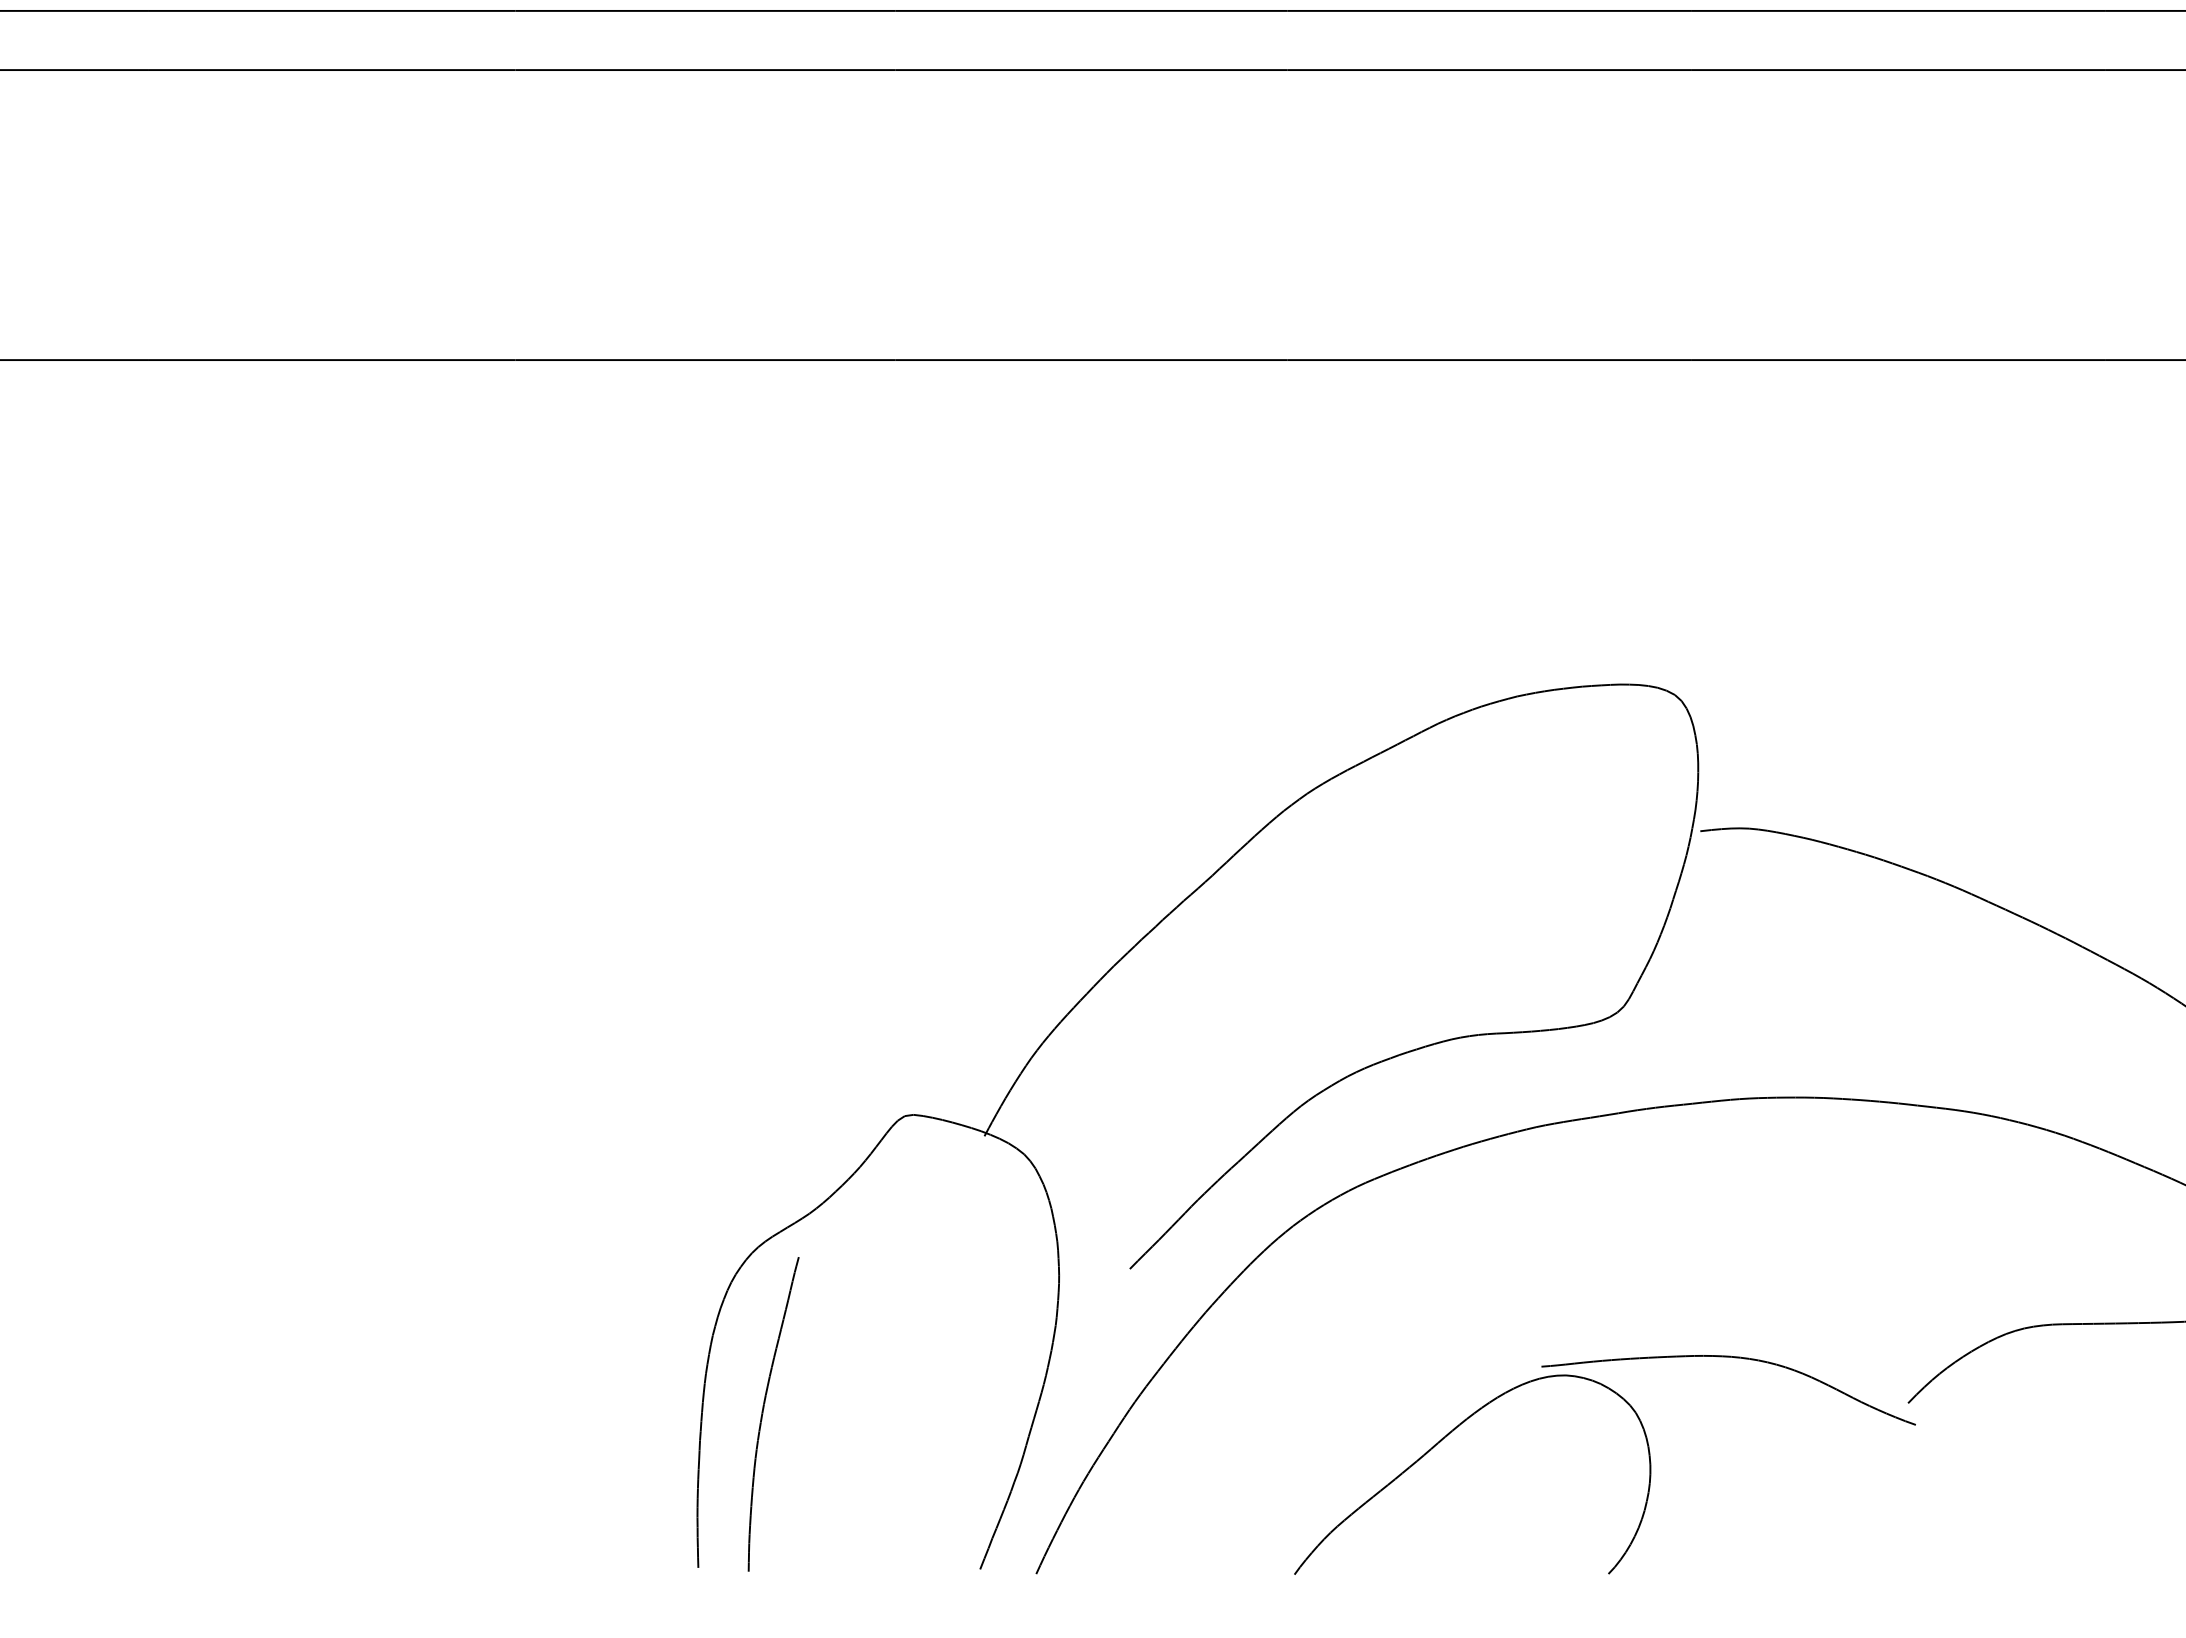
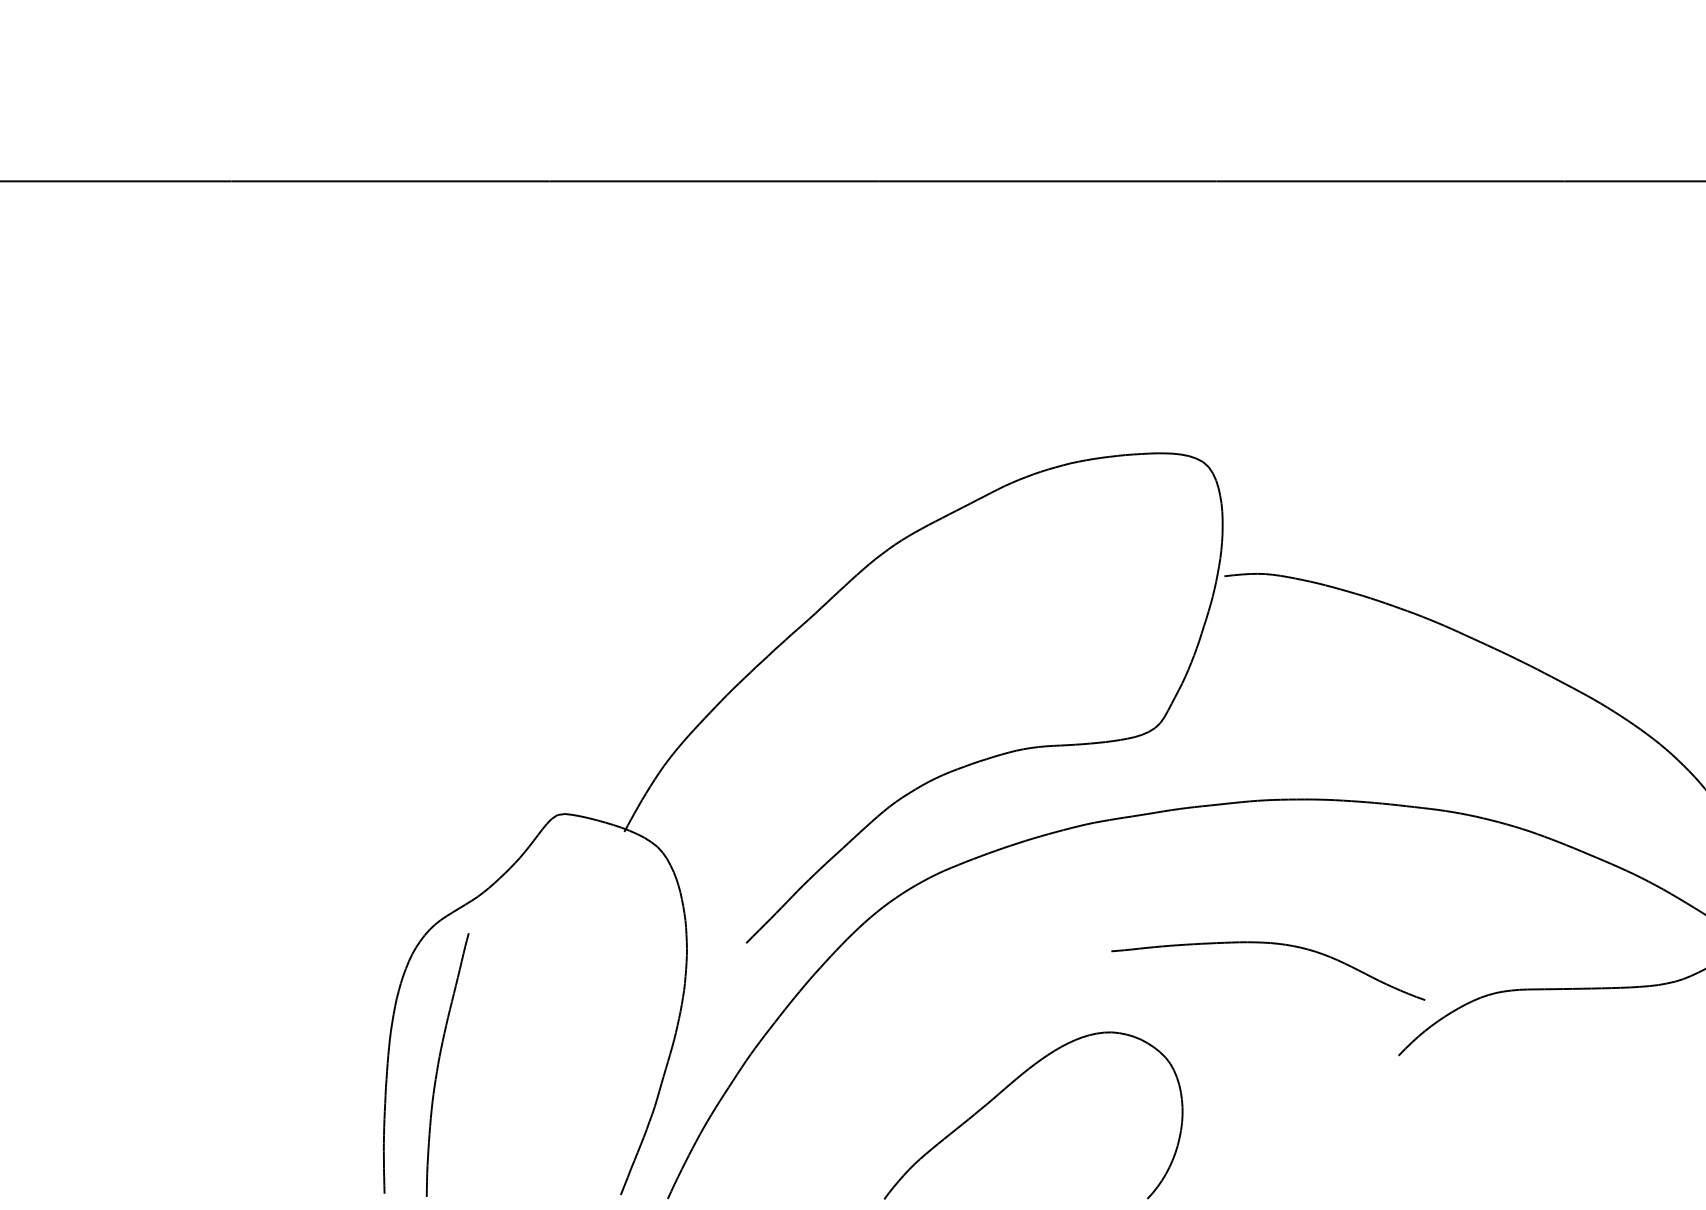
part: (1735, 1358) -> (1274, 944), moved

